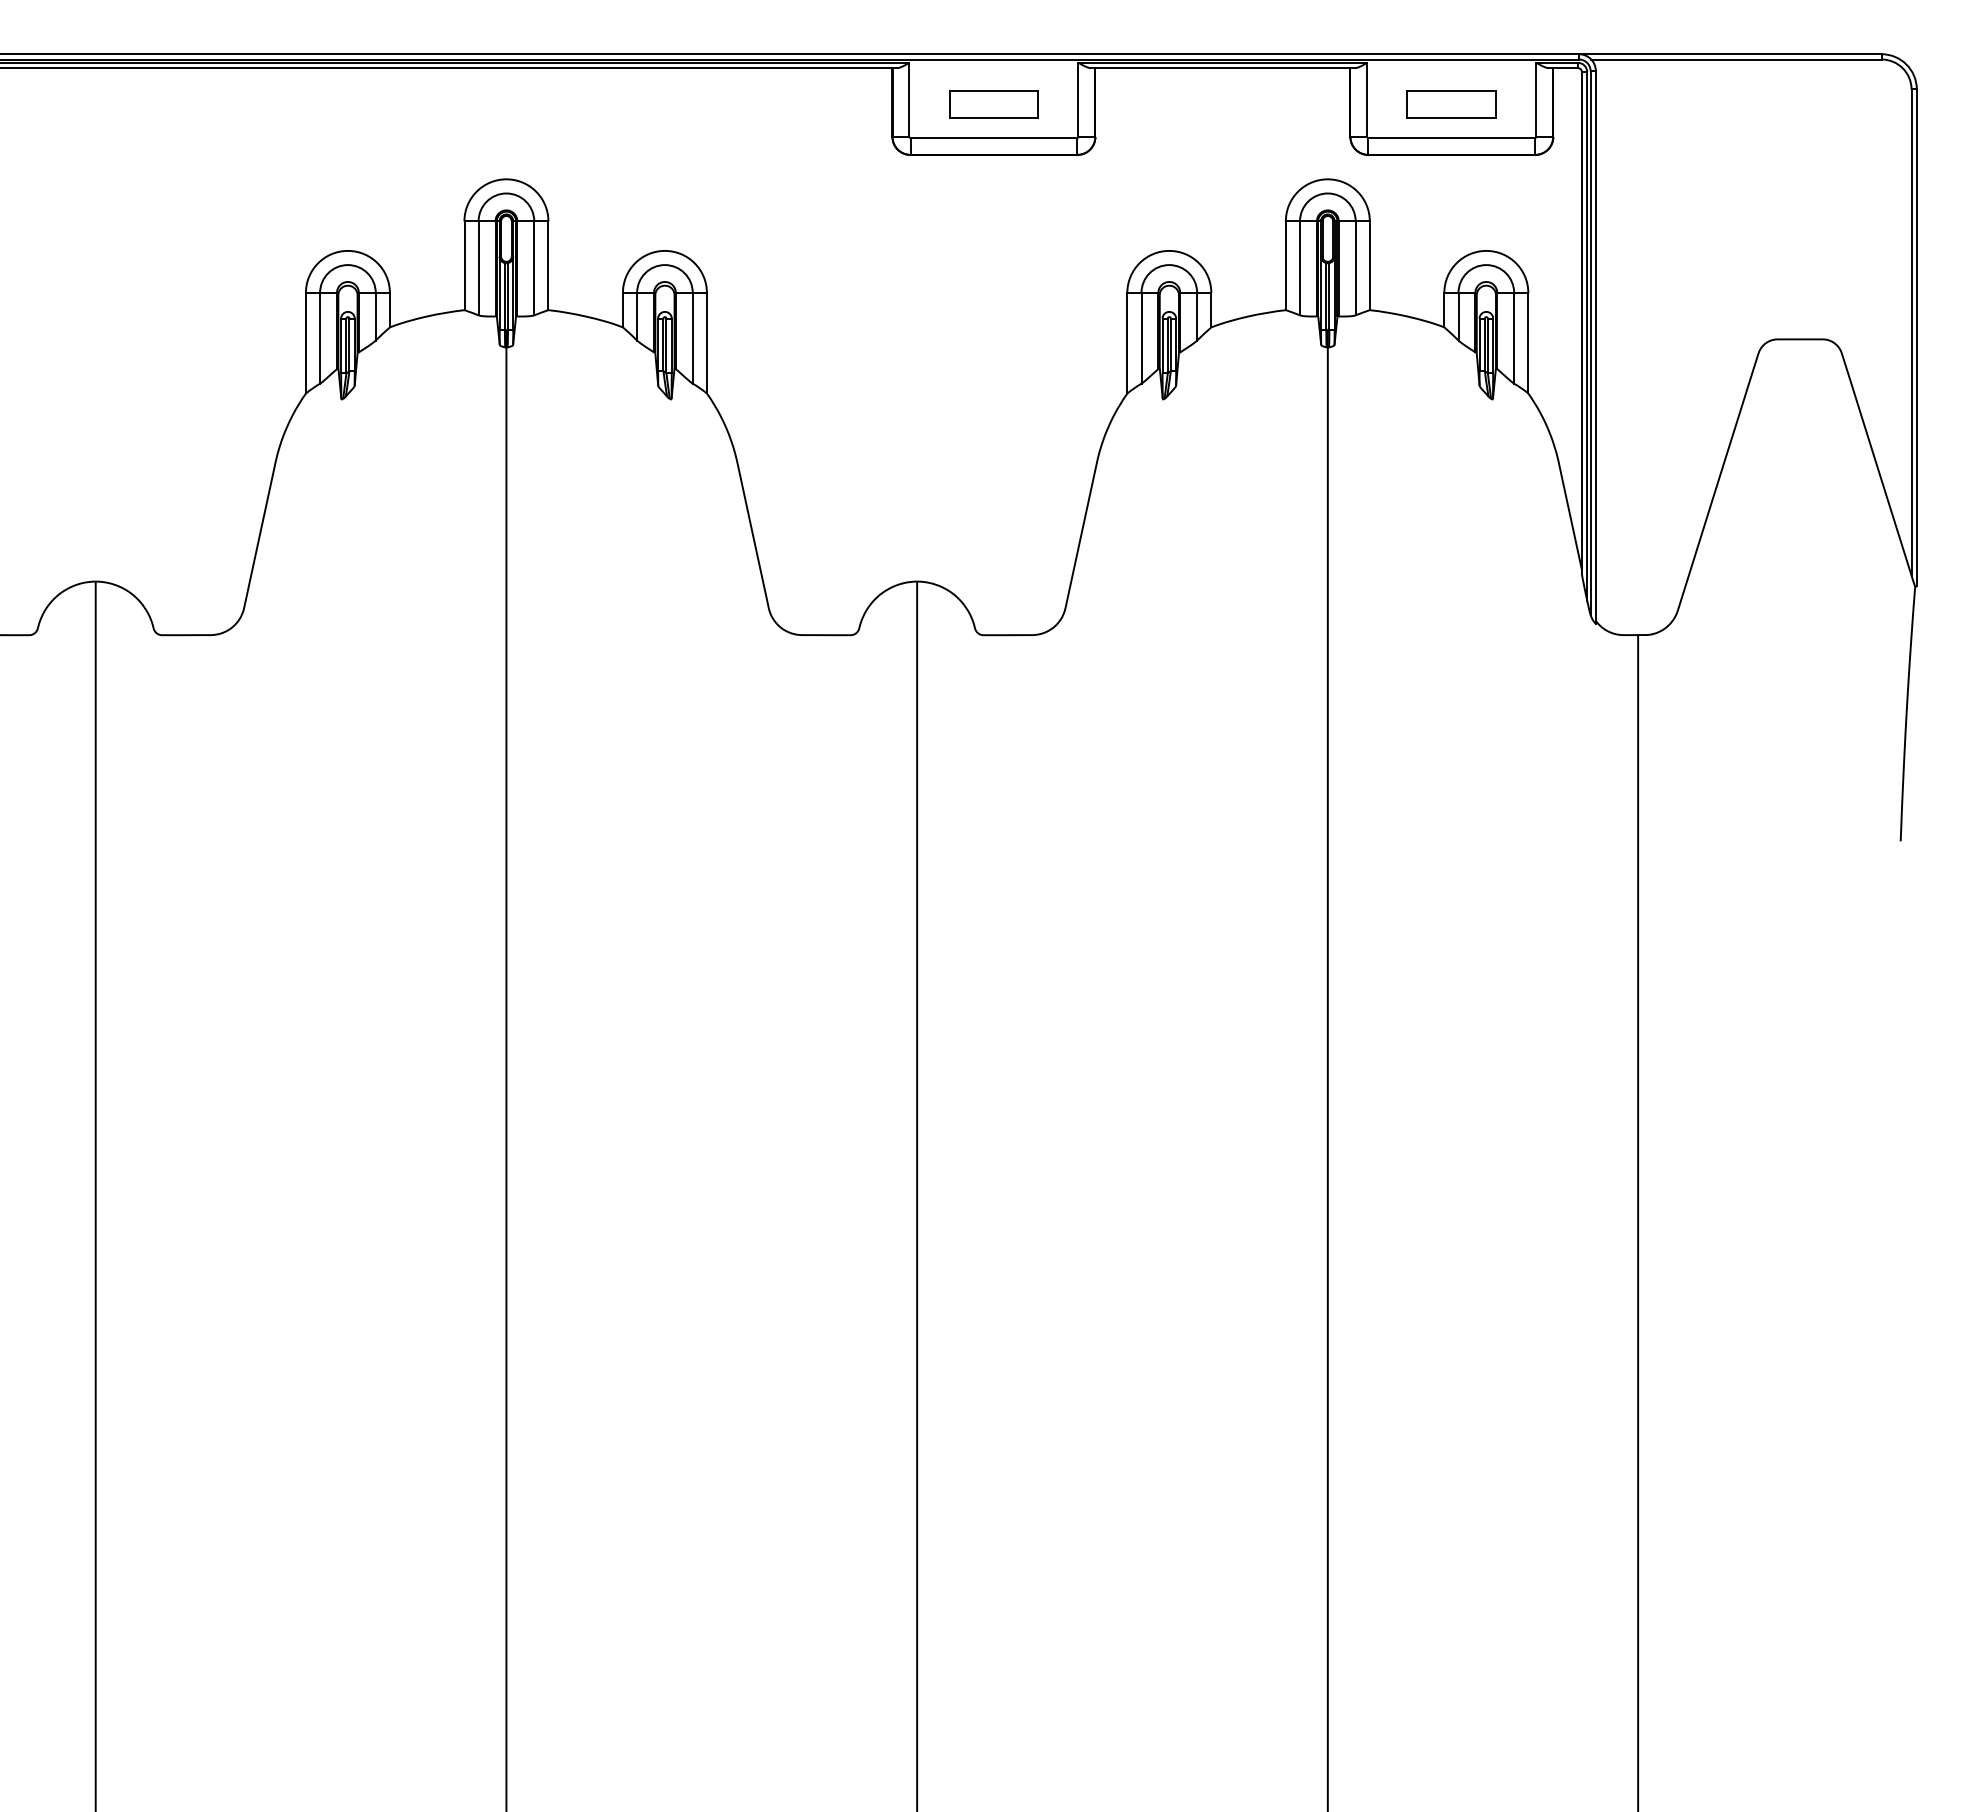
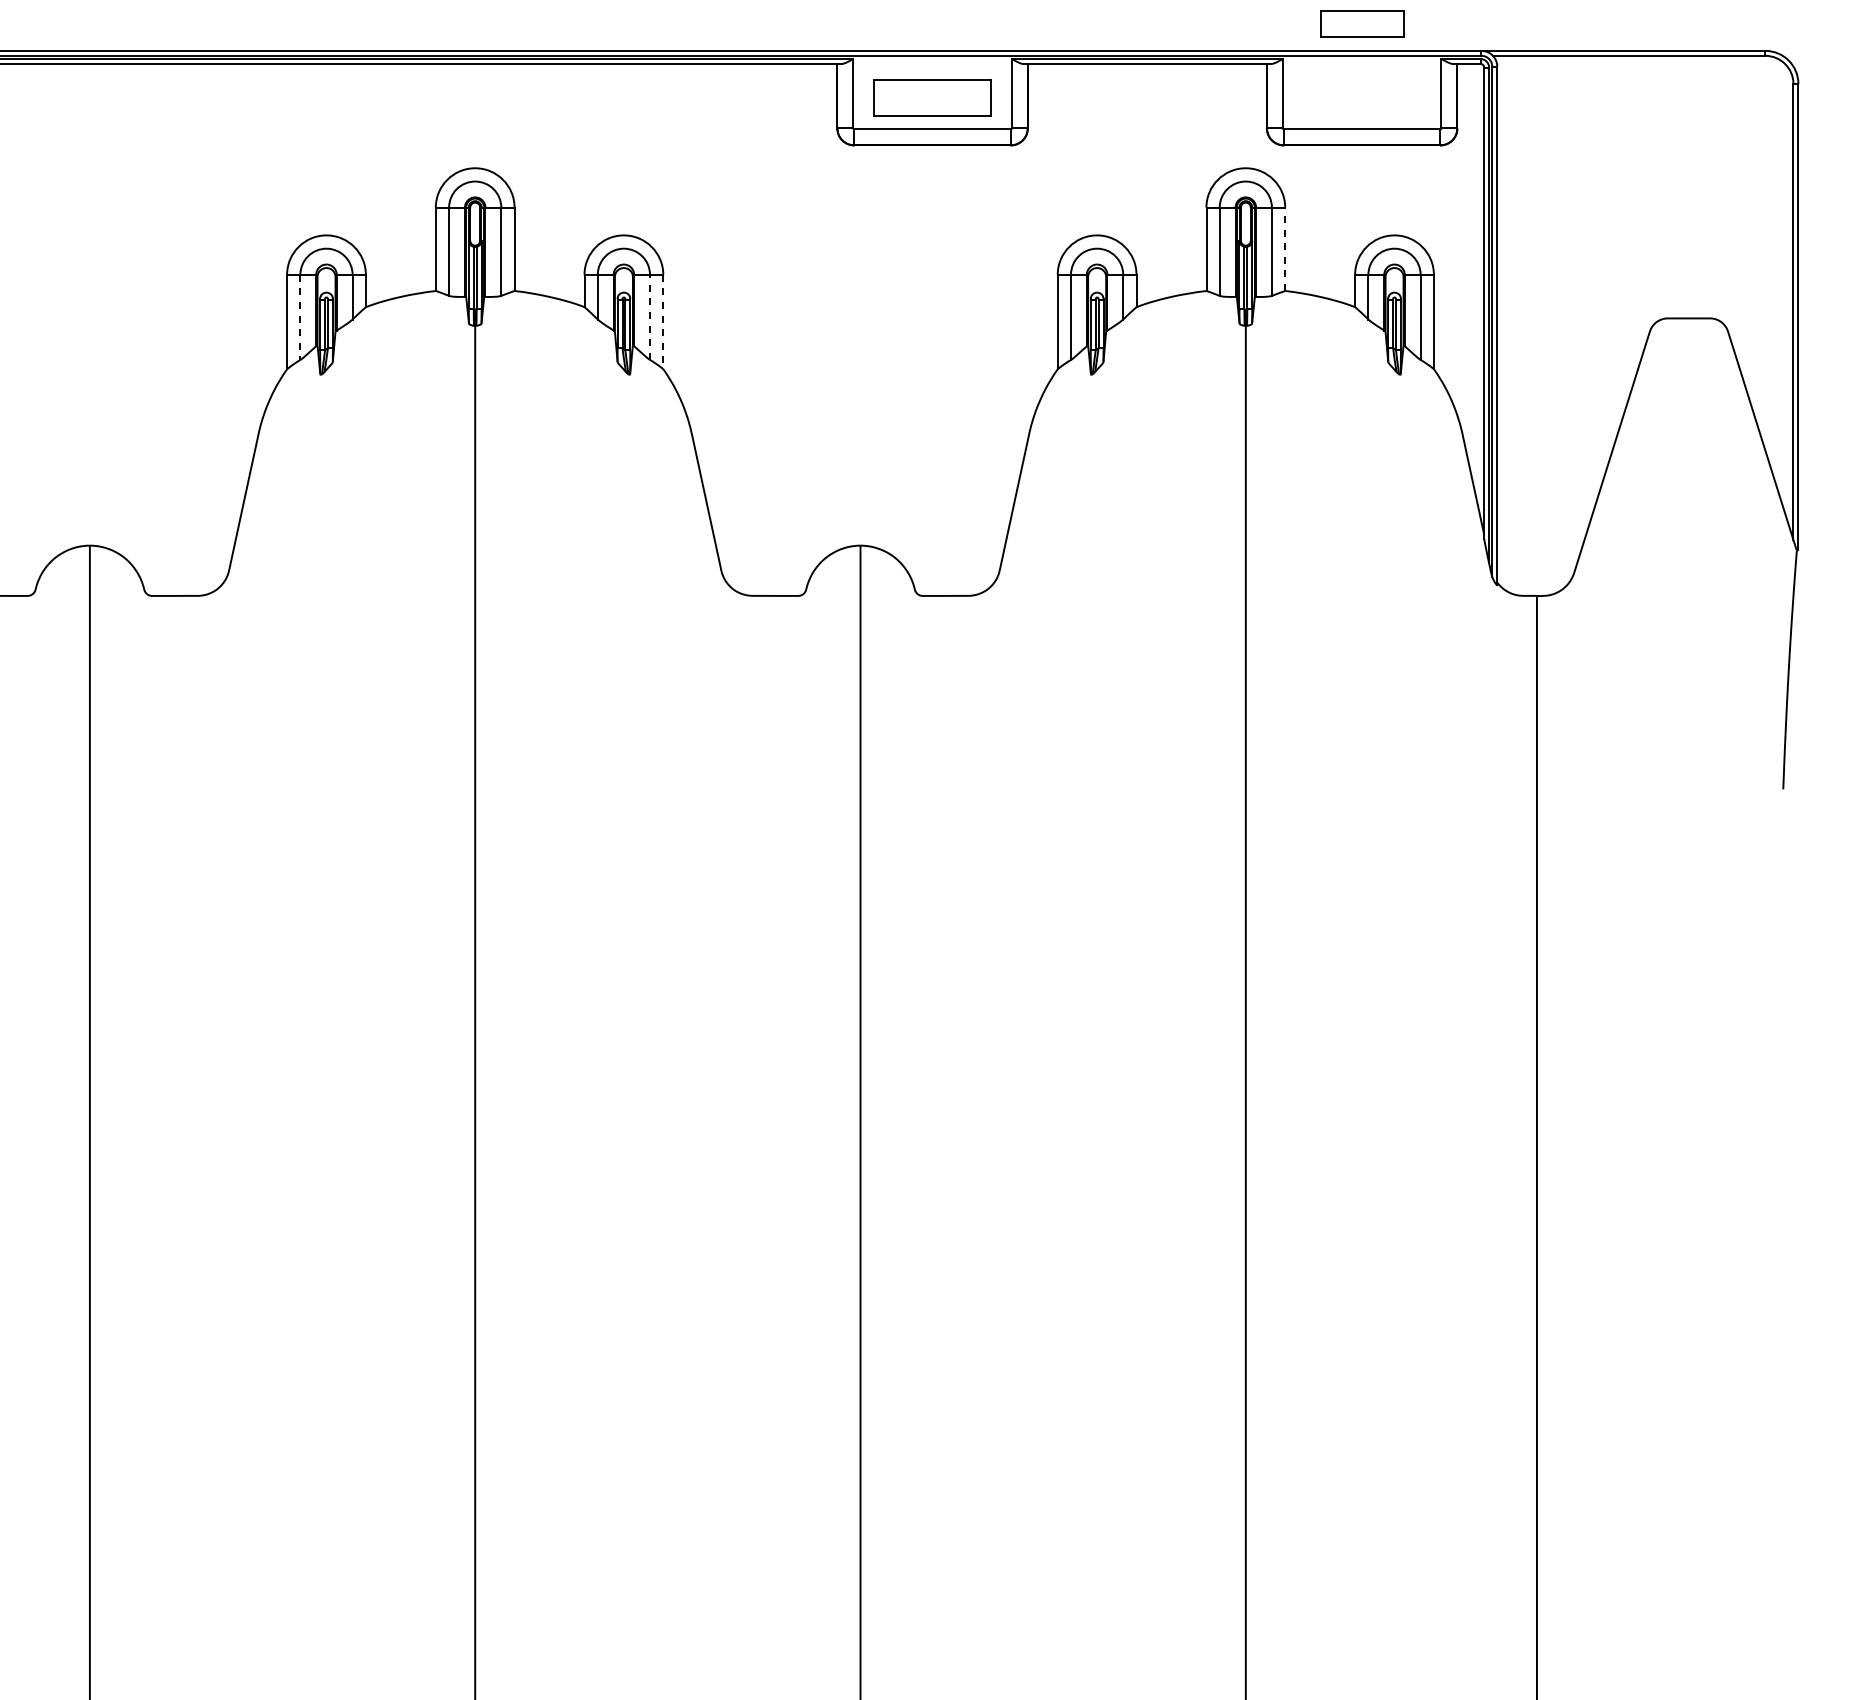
part: (993, 103) -> (932, 97), size x1.4
part: (1452, 103) -> (1362, 23), moved
line: (1370, 265) -> (1285, 249), solid -> dashed
line: (320, 338) -> (300, 317), solid -> dashed
line: (693, 338) -> (650, 317), solid -> dashed
line: (707, 343) -> (663, 322), solid -> dashed

